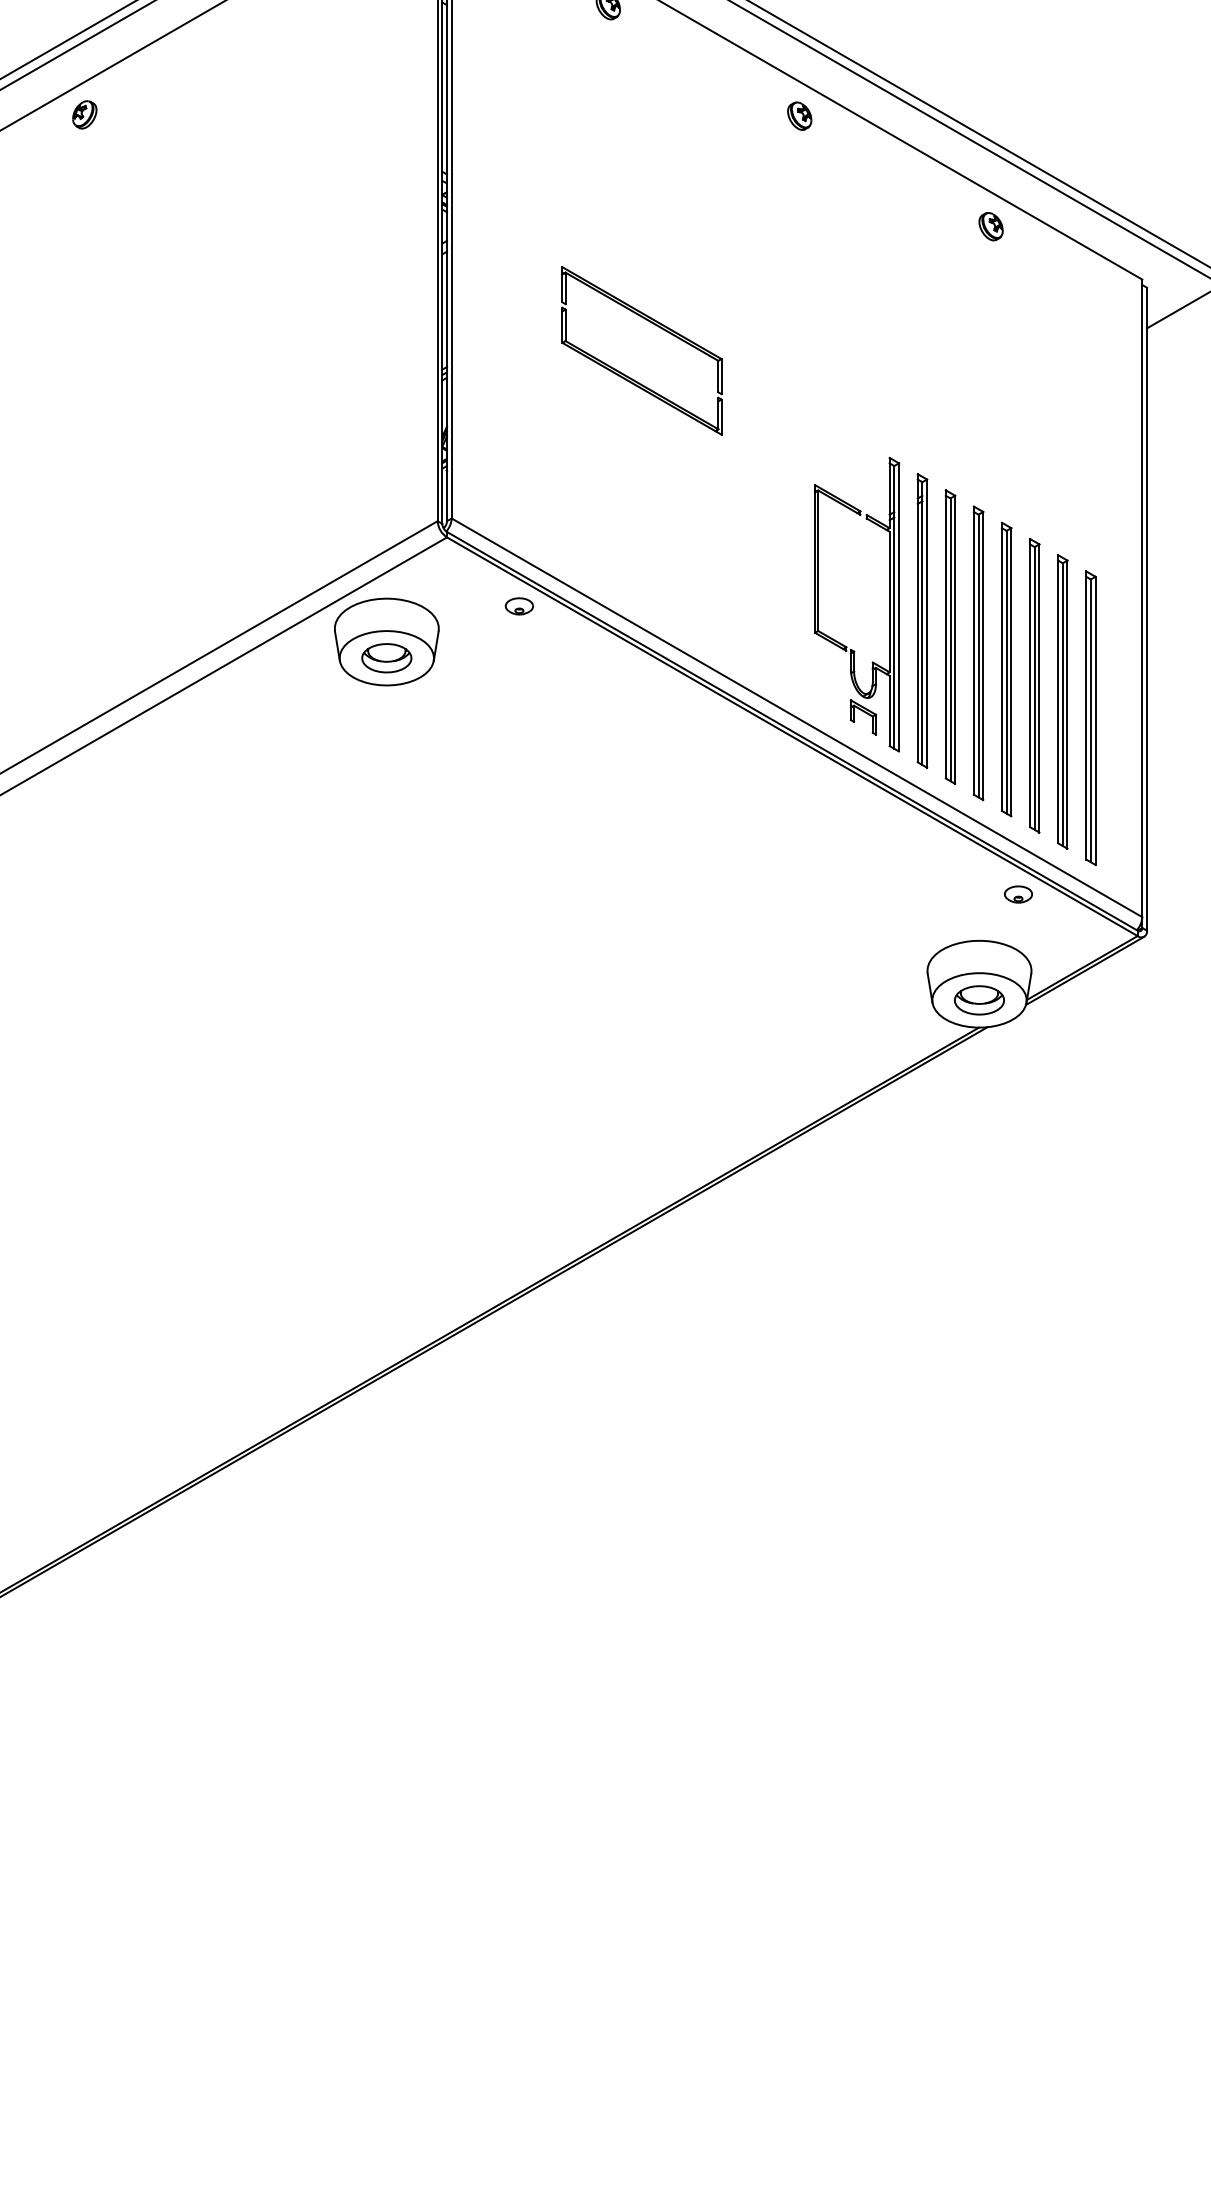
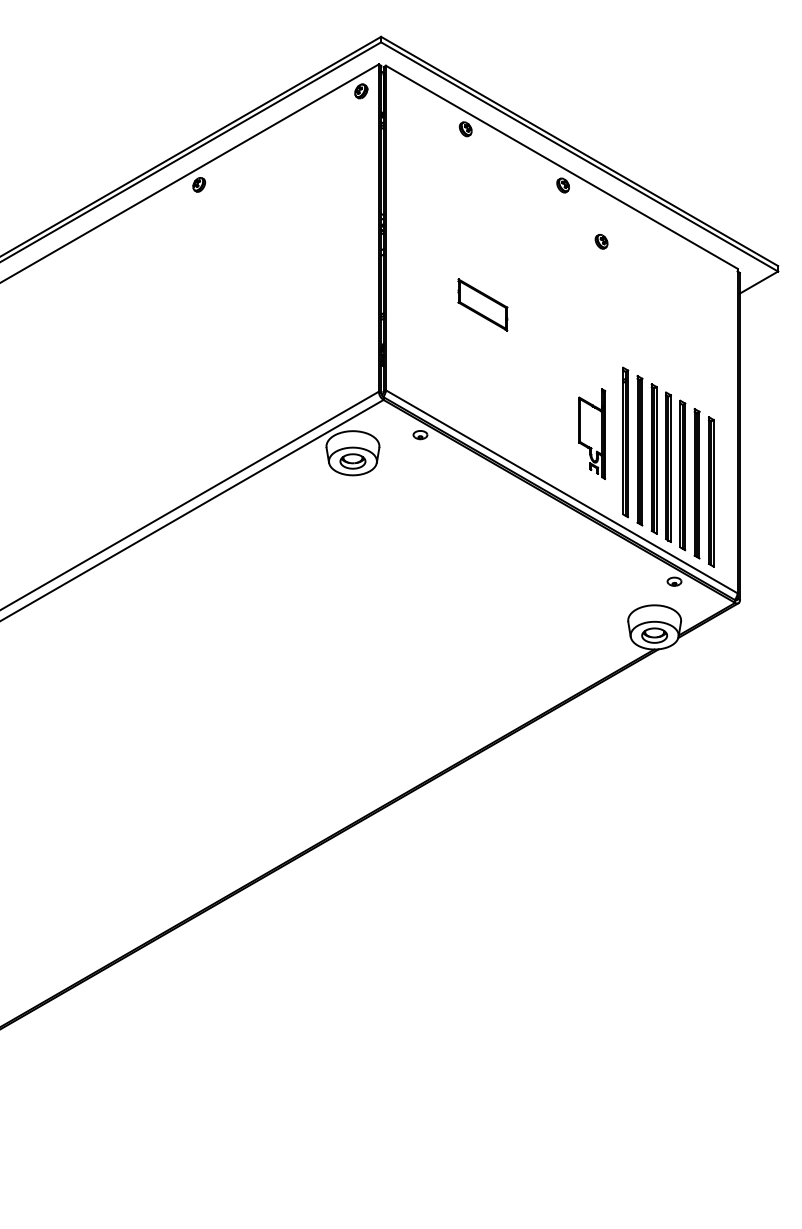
part: (990, 226) -> (601, 241), moved
part: (641, 349) -> (482, 304), size x0.6
part: (855, 603) -> (591, 433), size x0.6

